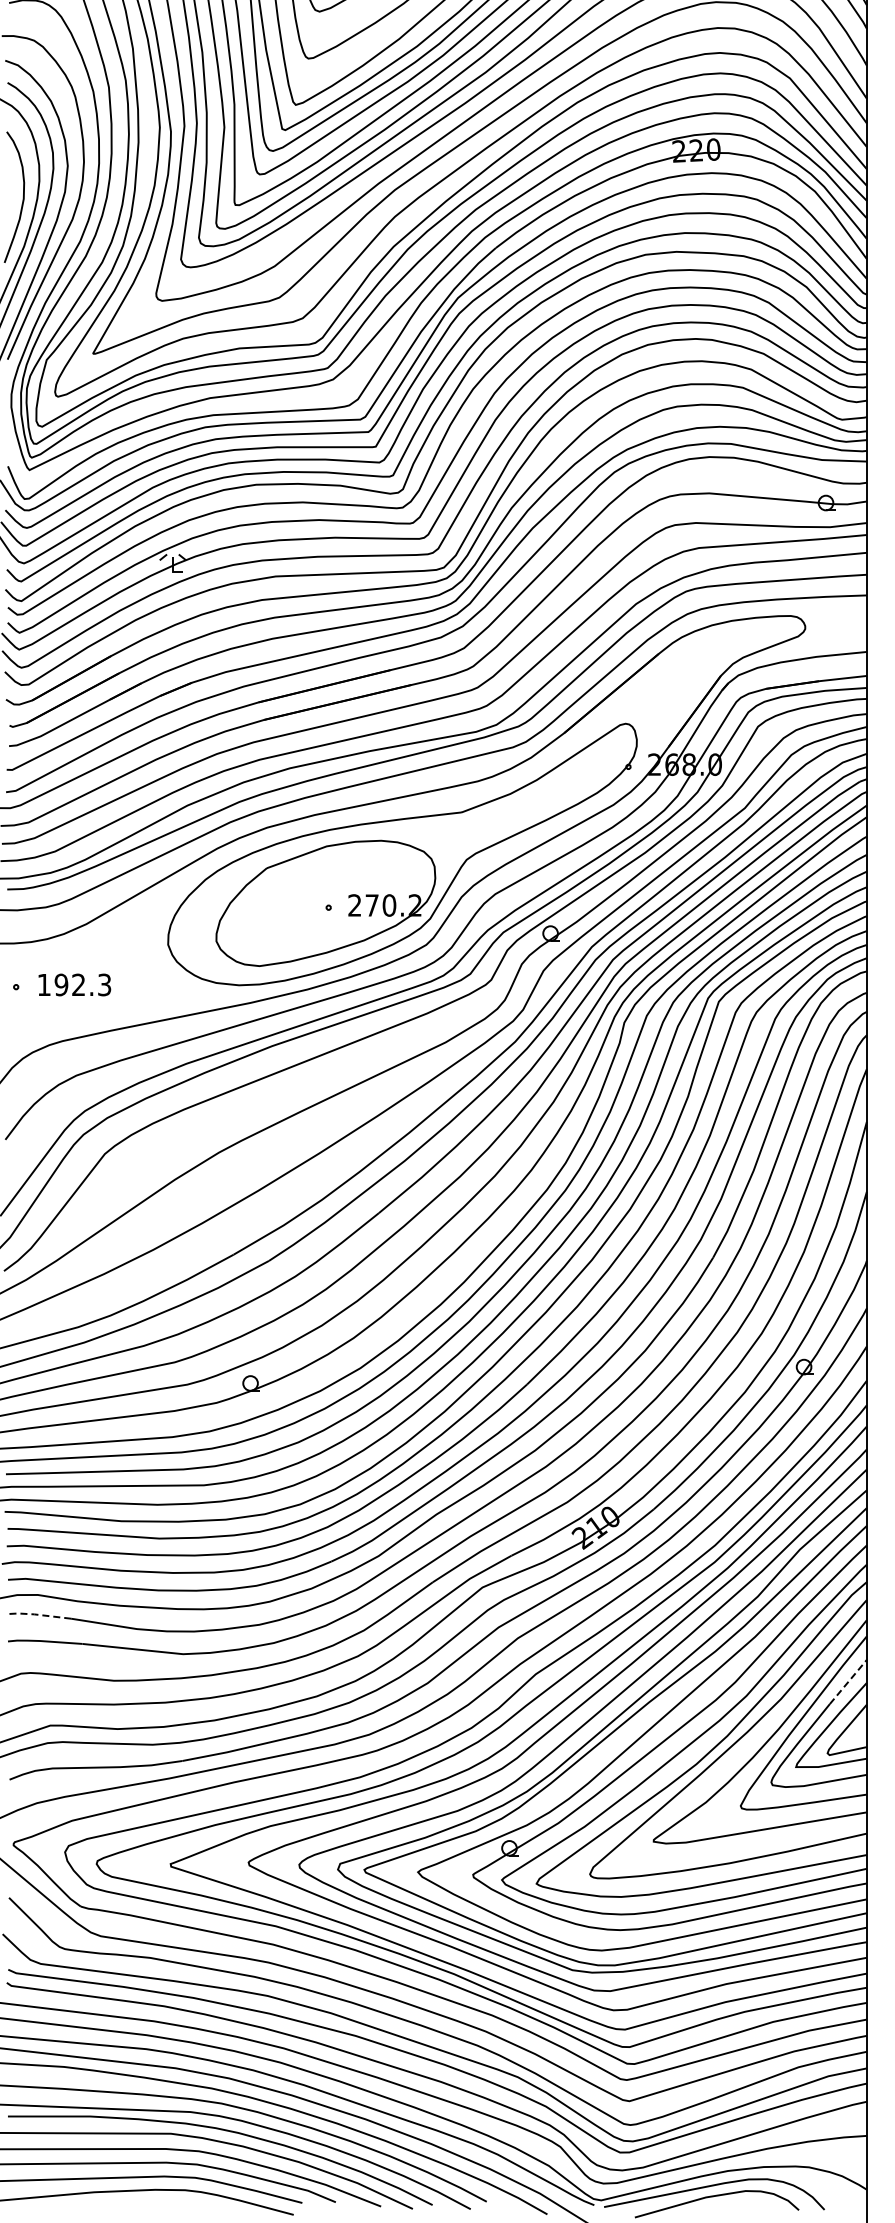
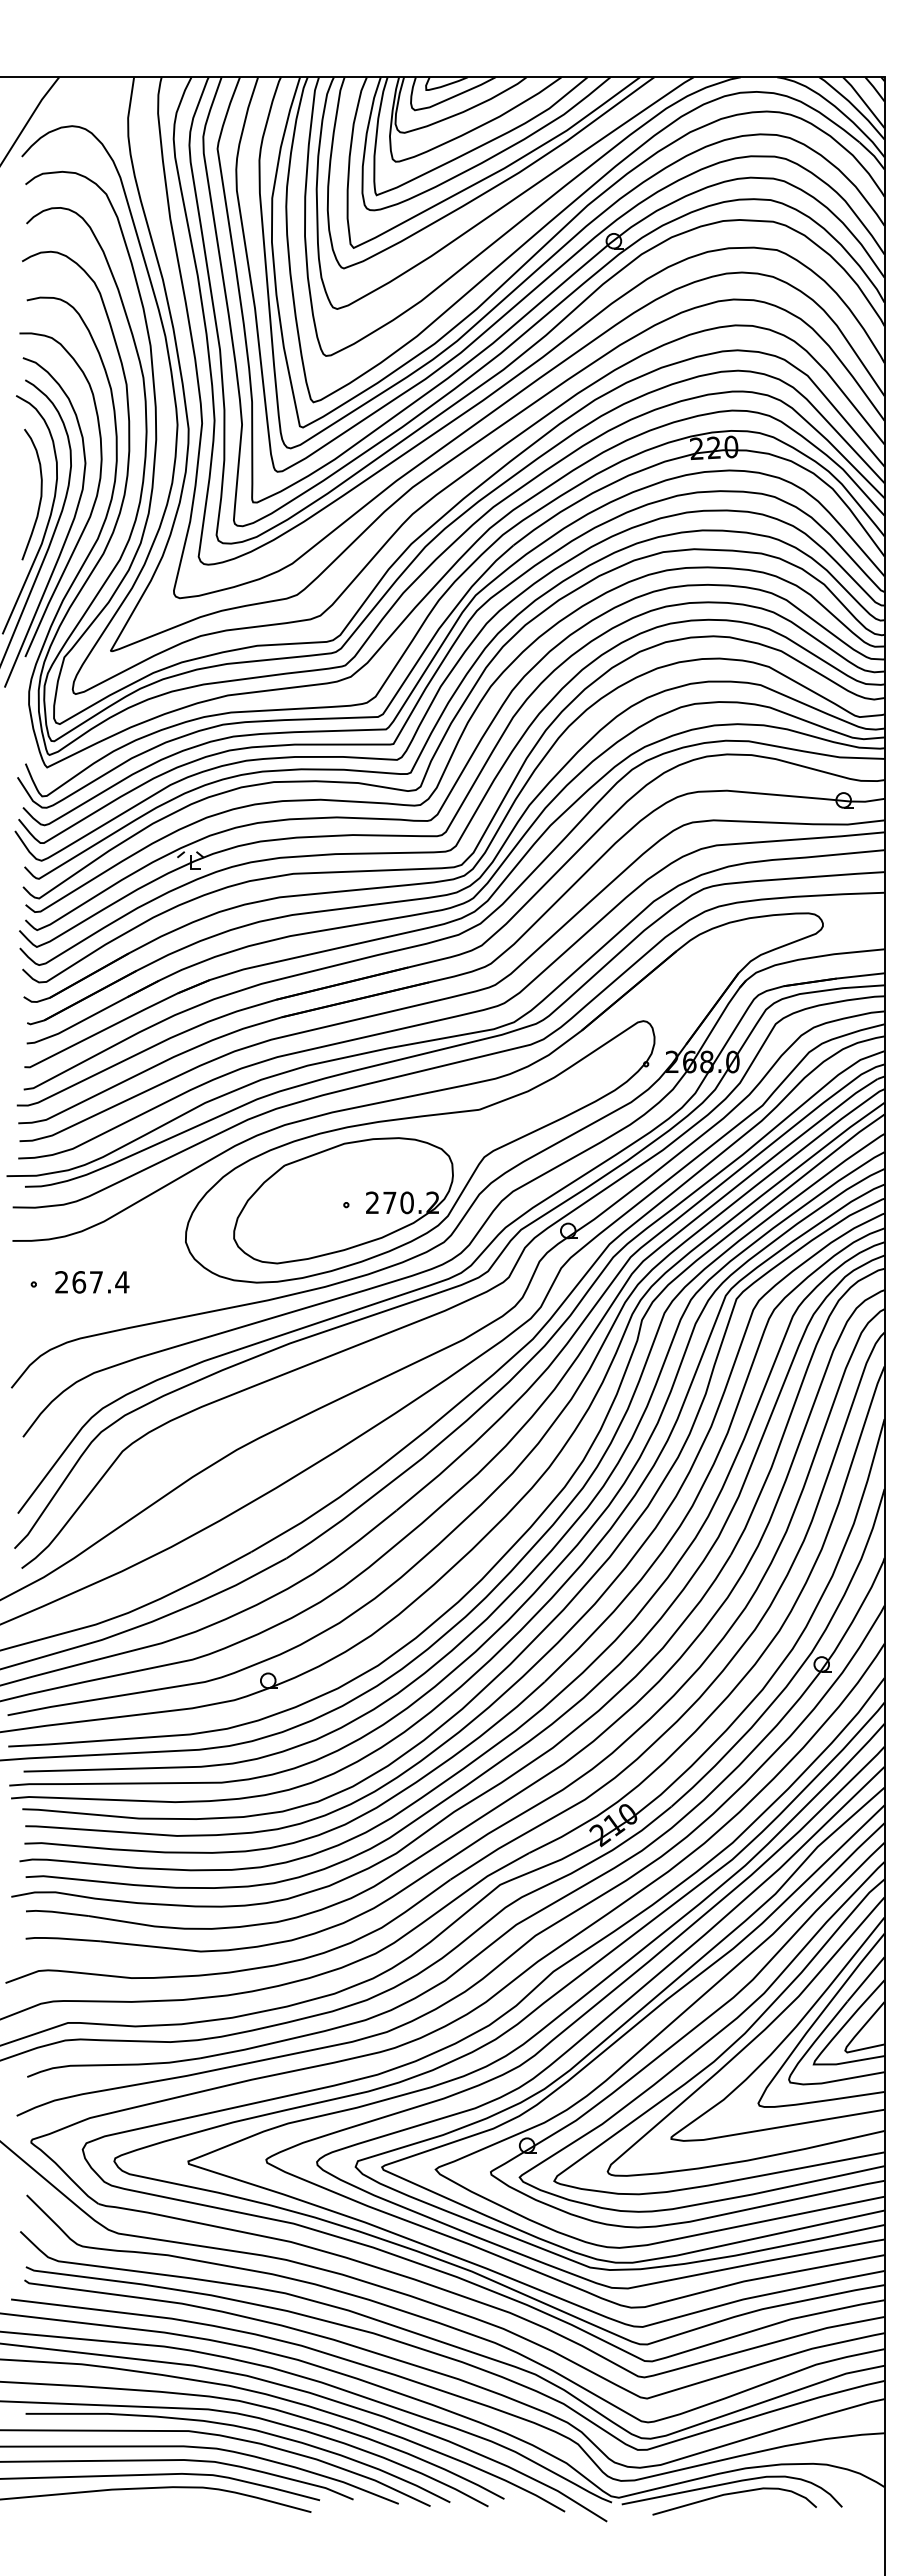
text: (74, 985) -> (92, 1282), 192.3 -> 267.4
line: (37, 1615) -> (55, 1912), dashed -> solid
line: (848, 1682) -> (866, 1979), dashed -> solid

